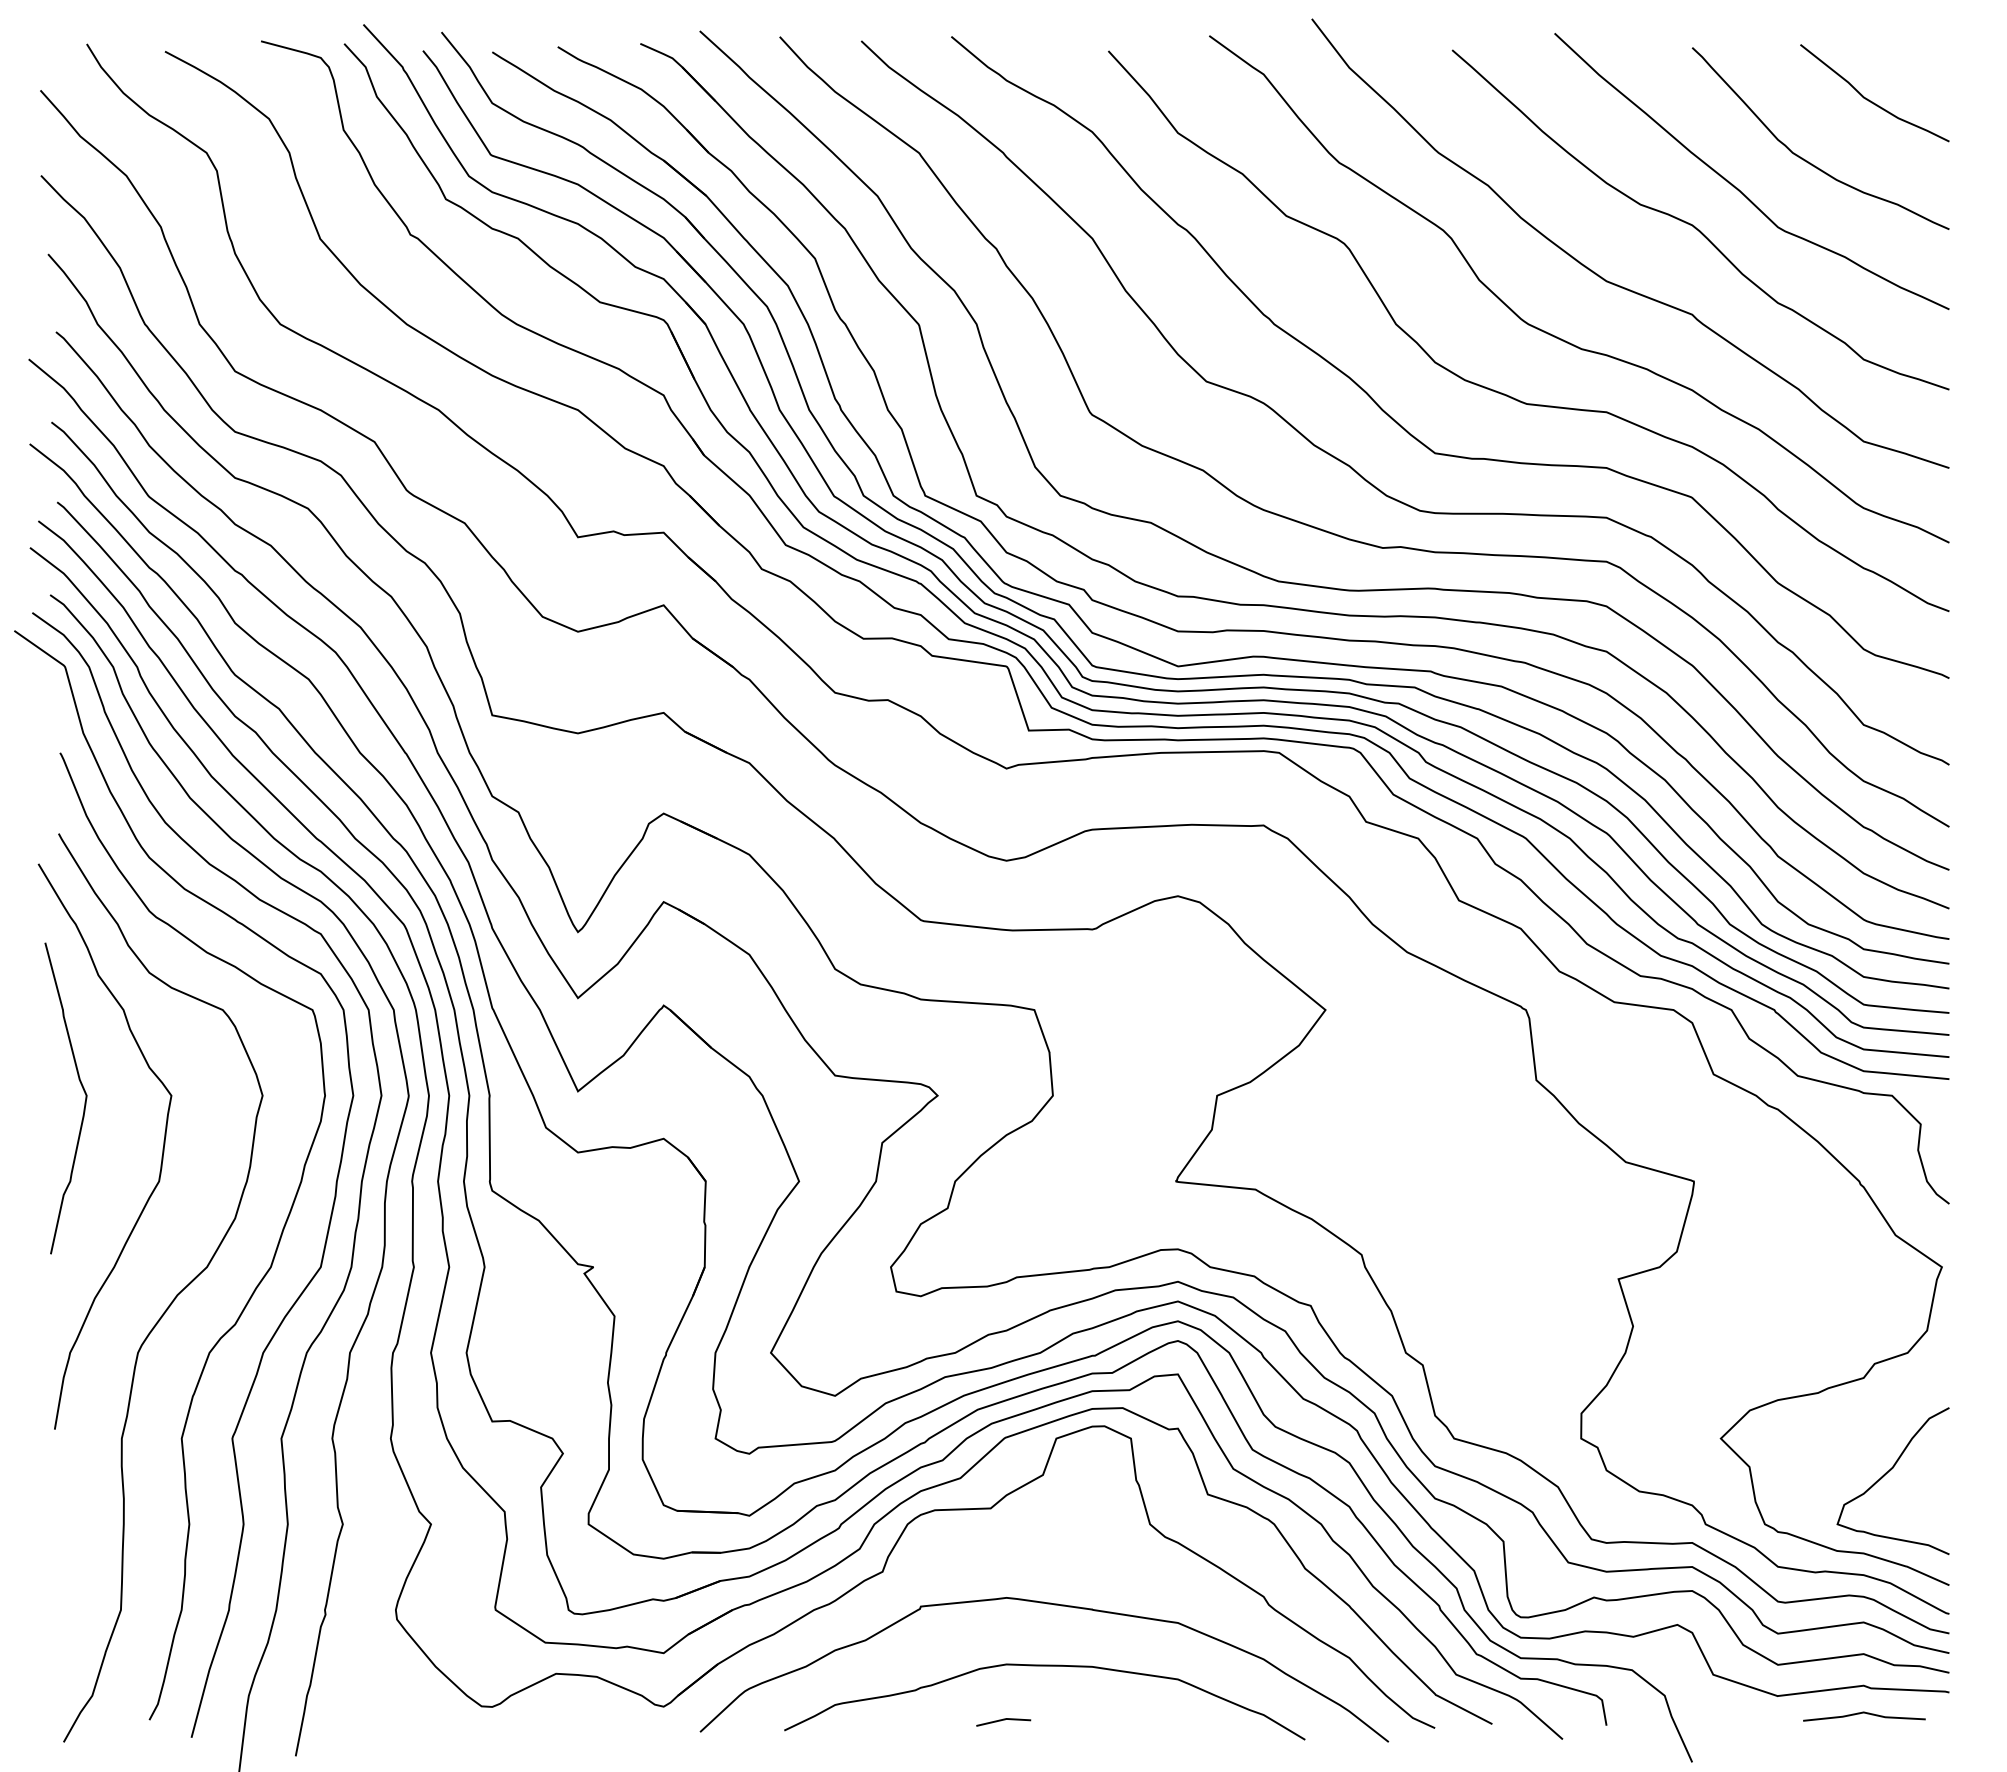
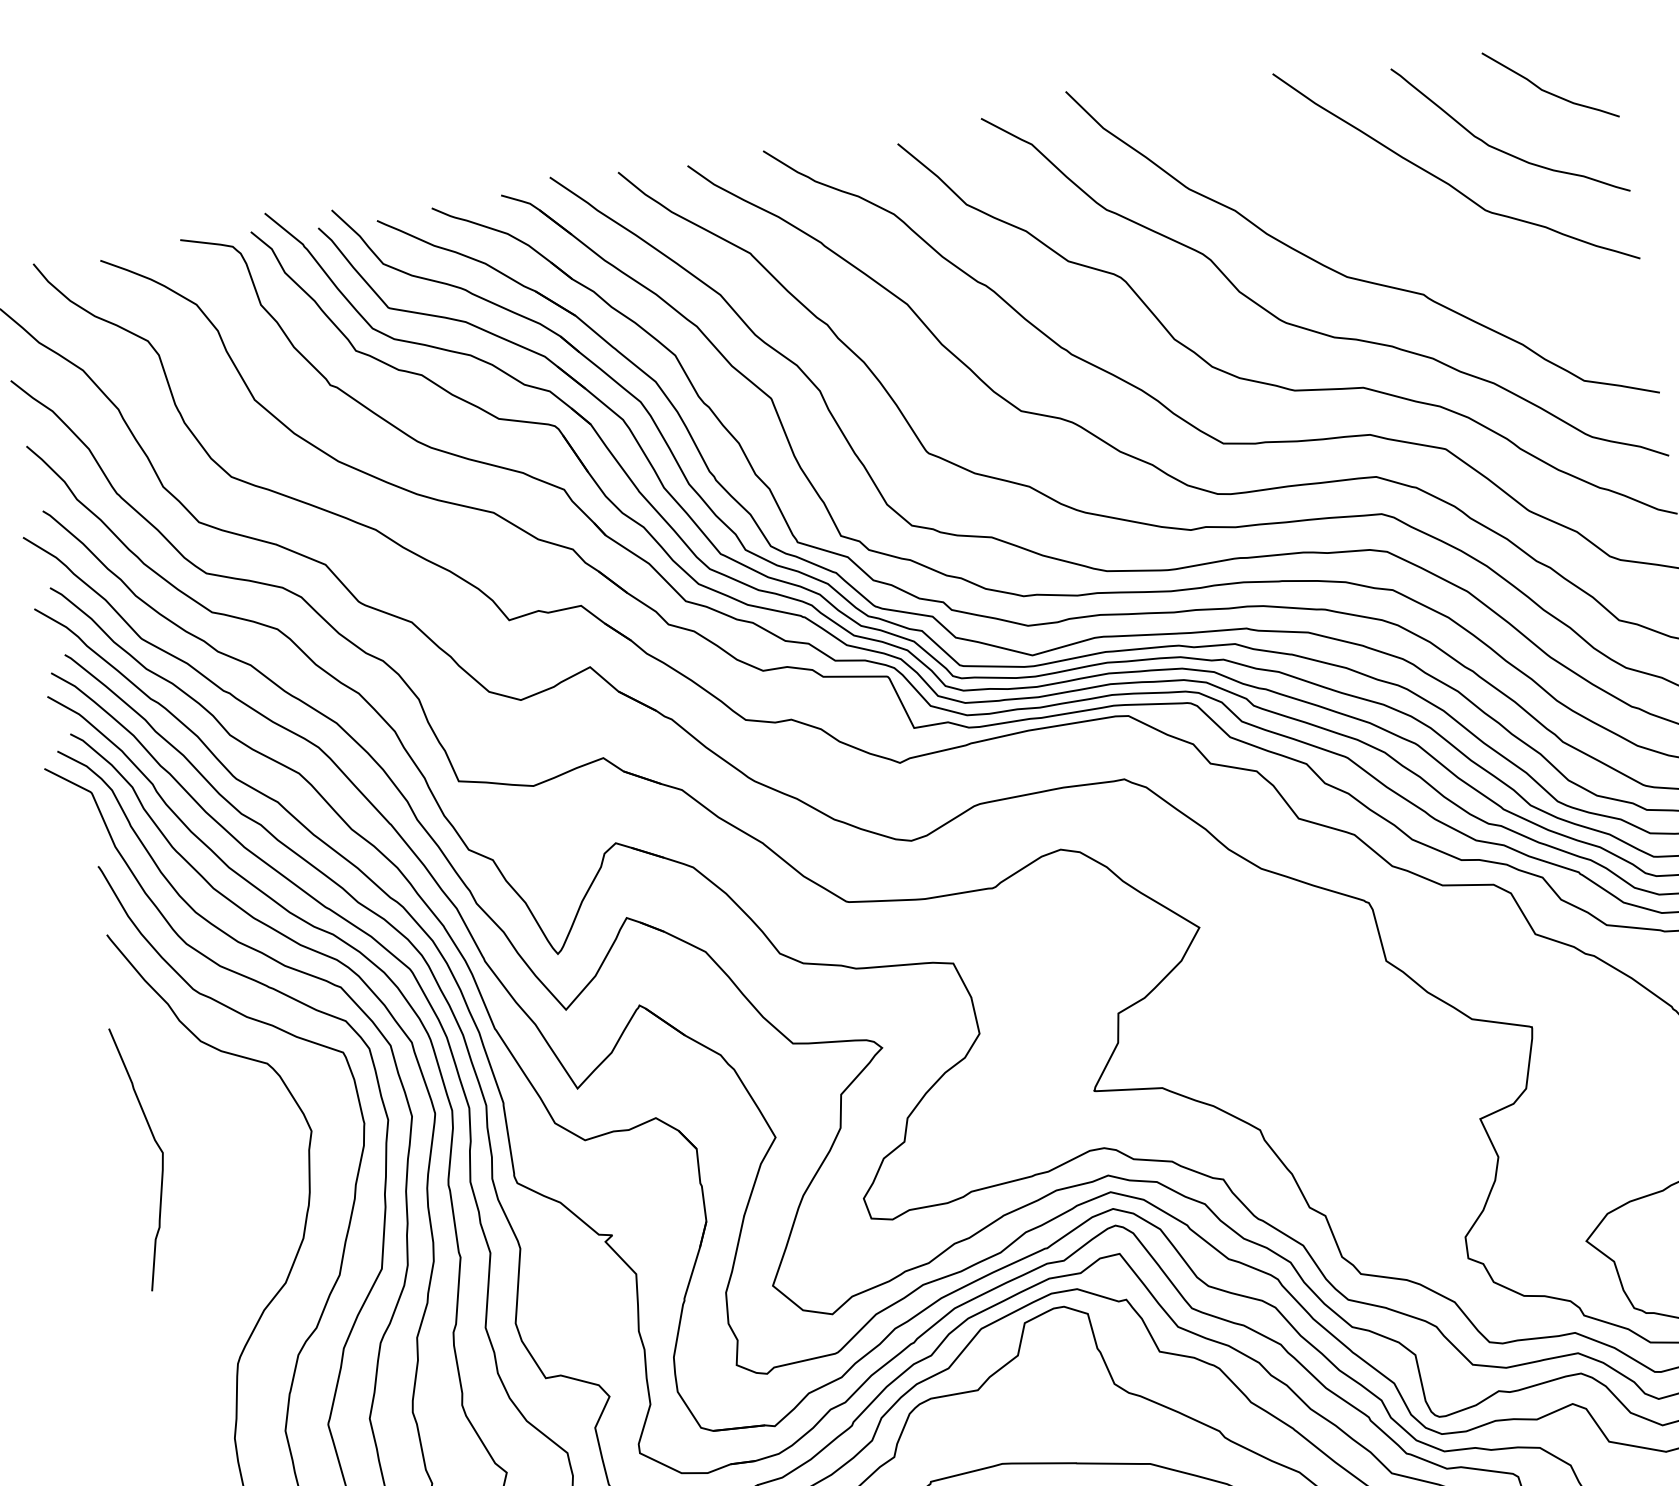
curve: (1694, 225) -> (1414, 219), removed
curve: (161, 1156) -> (233, 1195), removed

